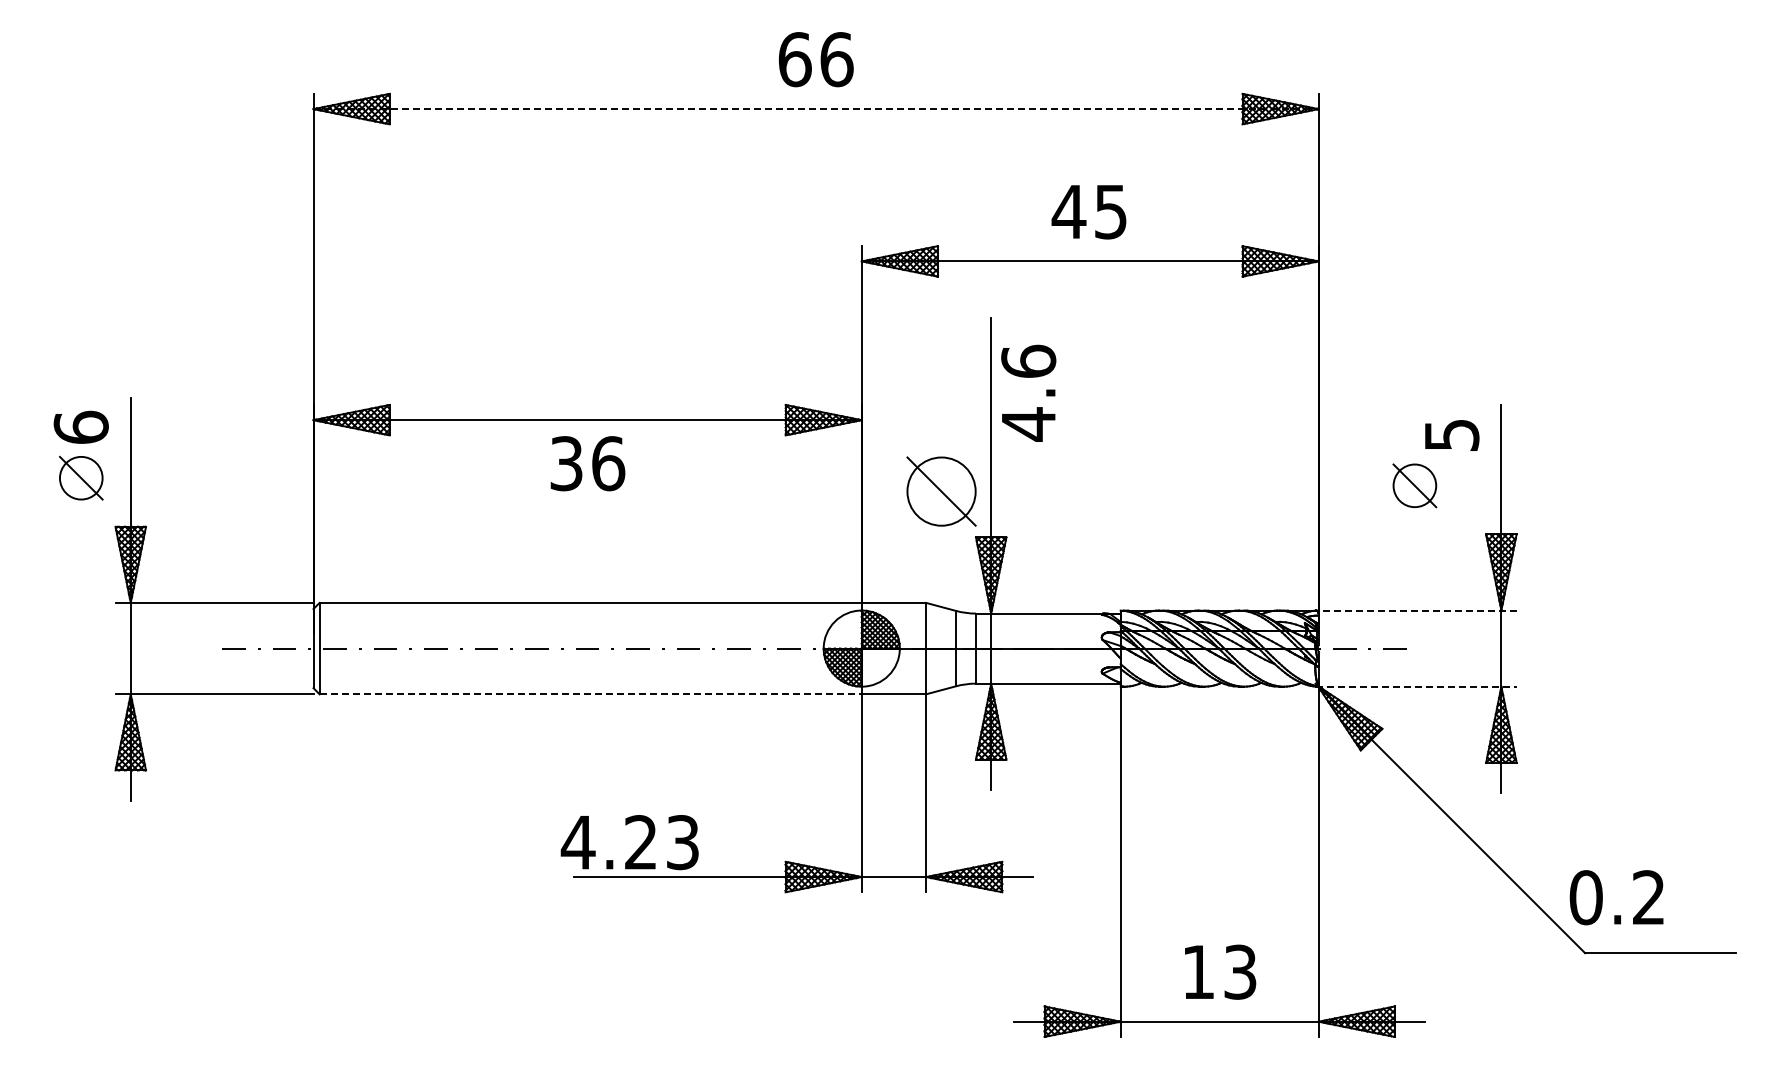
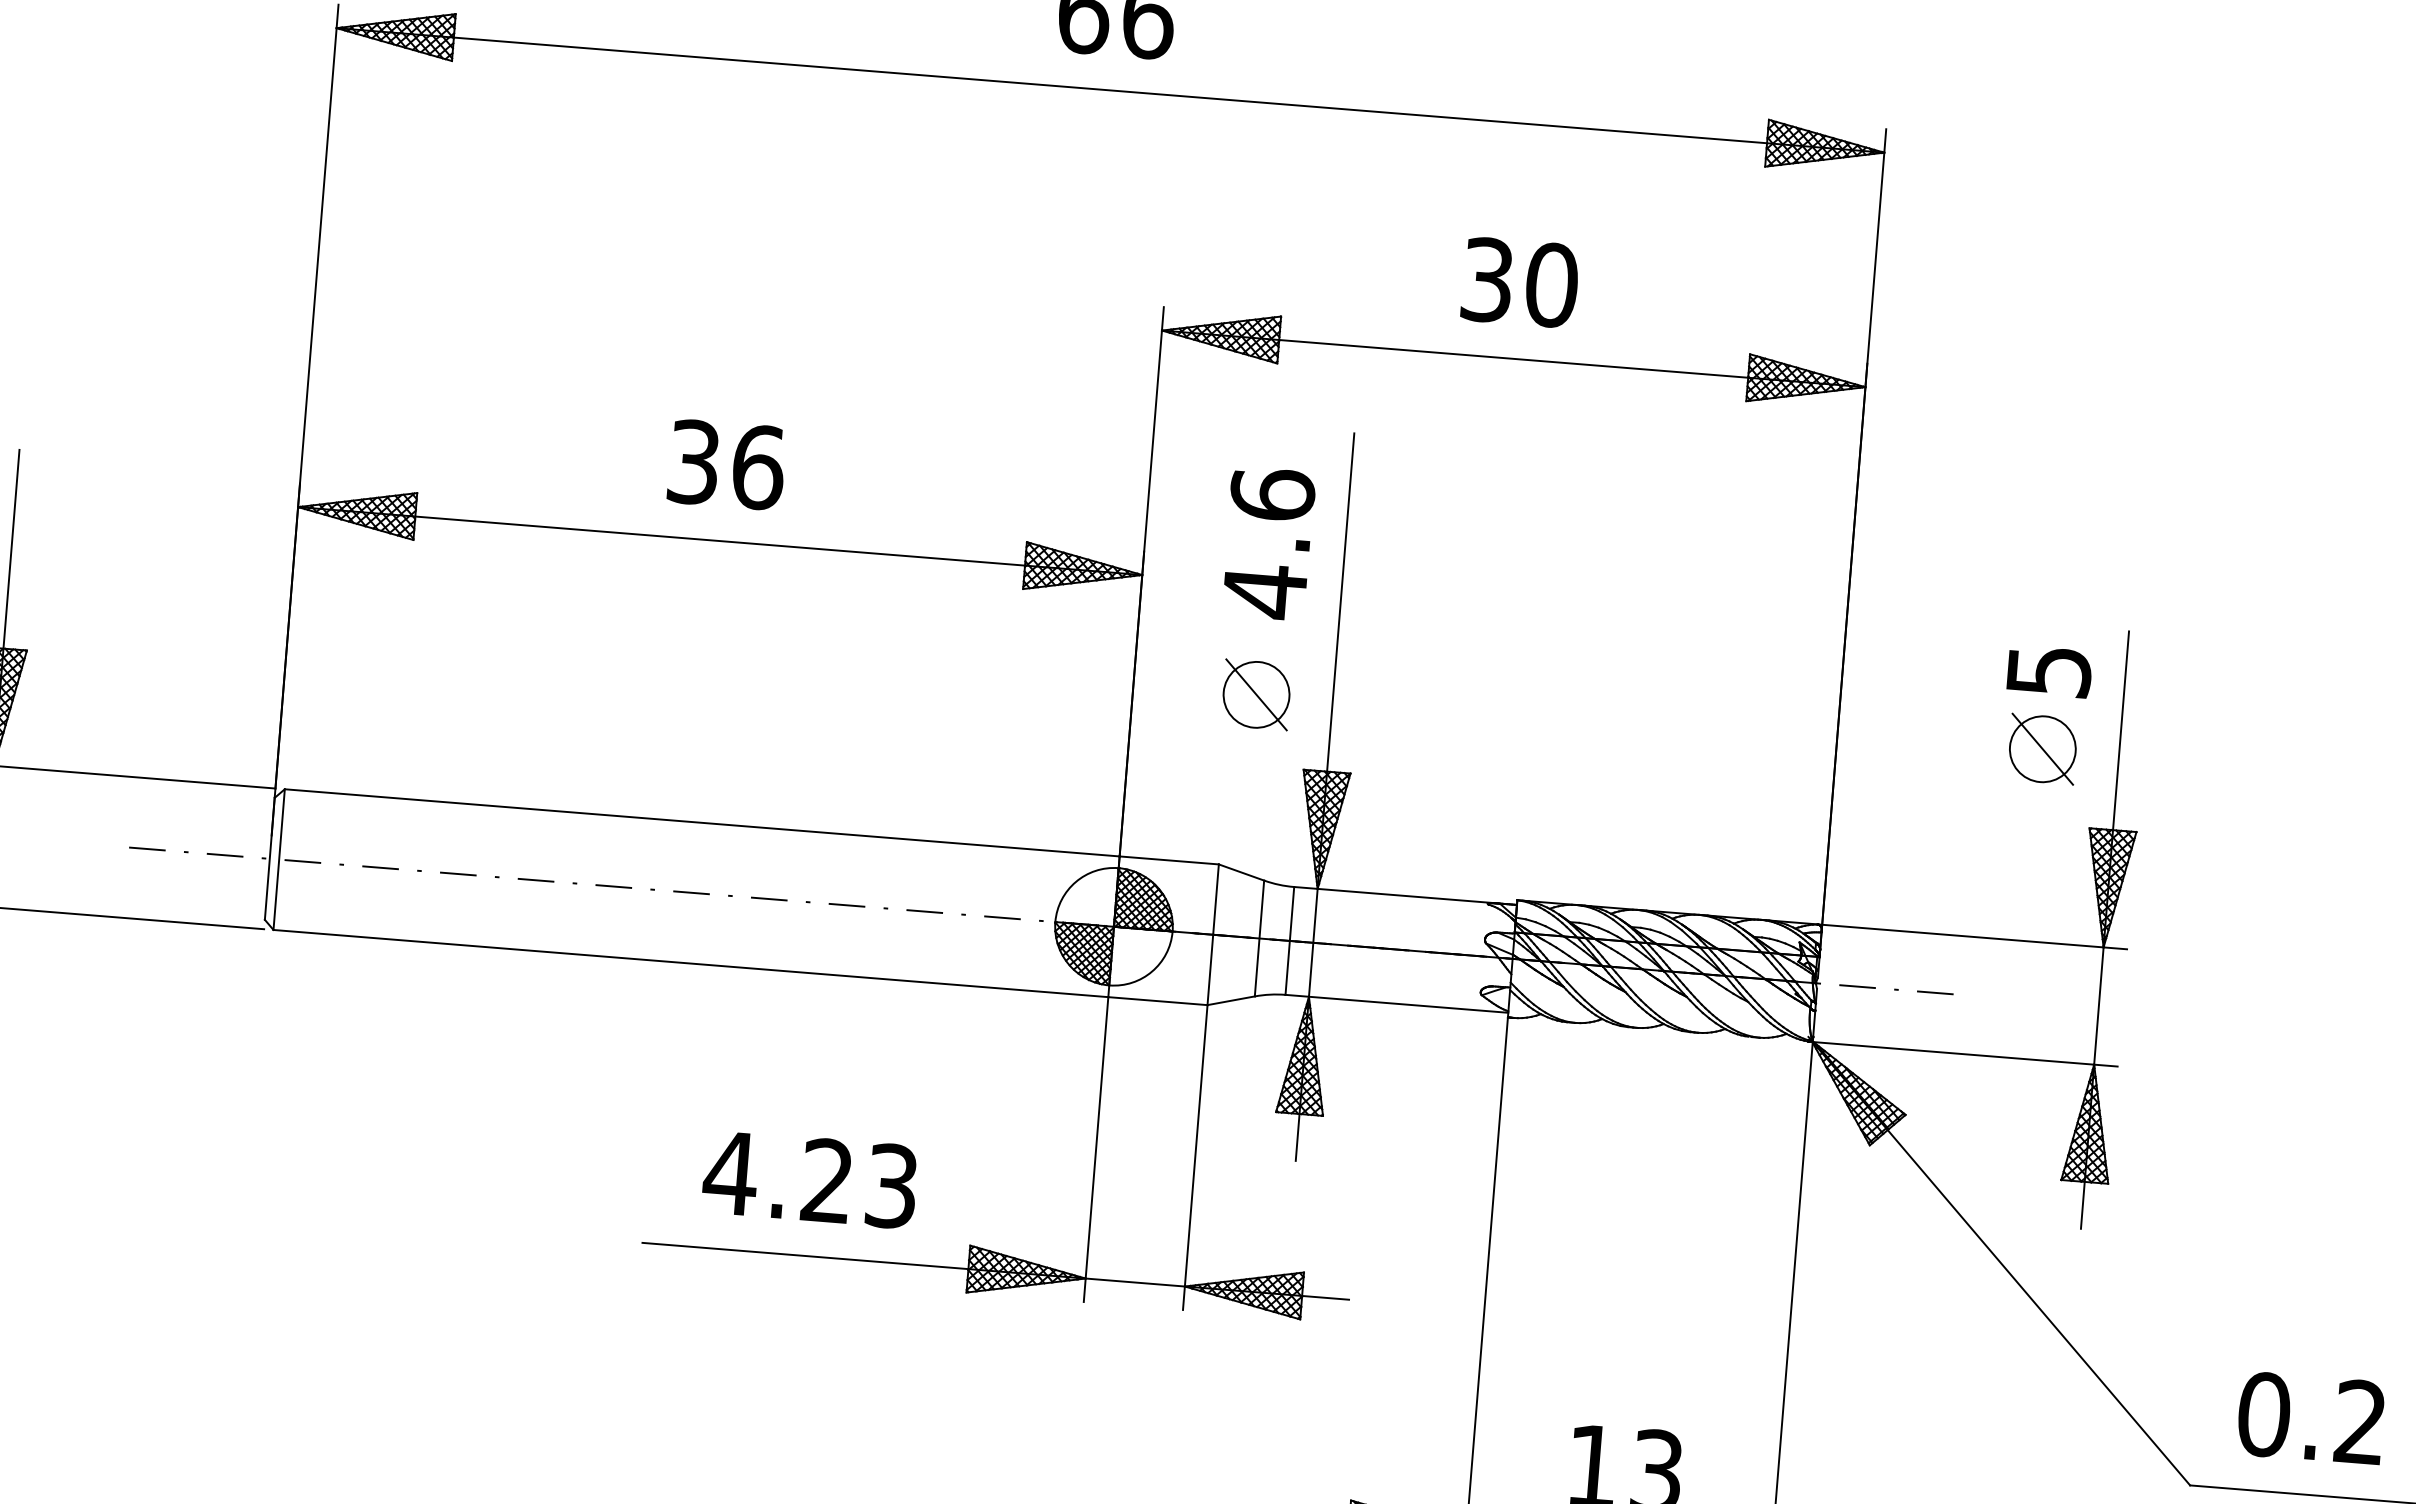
line: (816, 109) -> (1111, 91), dashed -> solid
text: (1089, 211) -> (1518, 281), 45 -> 30
text: (1028, 392) -> (1268, 542), moved
text: (587, 463) -> (726, 464), moved
part: (1414, 485) -> (2042, 748), moved
part: (941, 491) -> (1256, 694), size x0.62
line: (1416, 610) -> (1972, 936), dashed -> solid
line: (1416, 686) -> (1963, 1053), dashed -> solid
line: (591, 694) -> (692, 963), dashed -> solid
text: (629, 842) -> (809, 1179), moved
text: (1616, 897) -> (2310, 1418), moved

